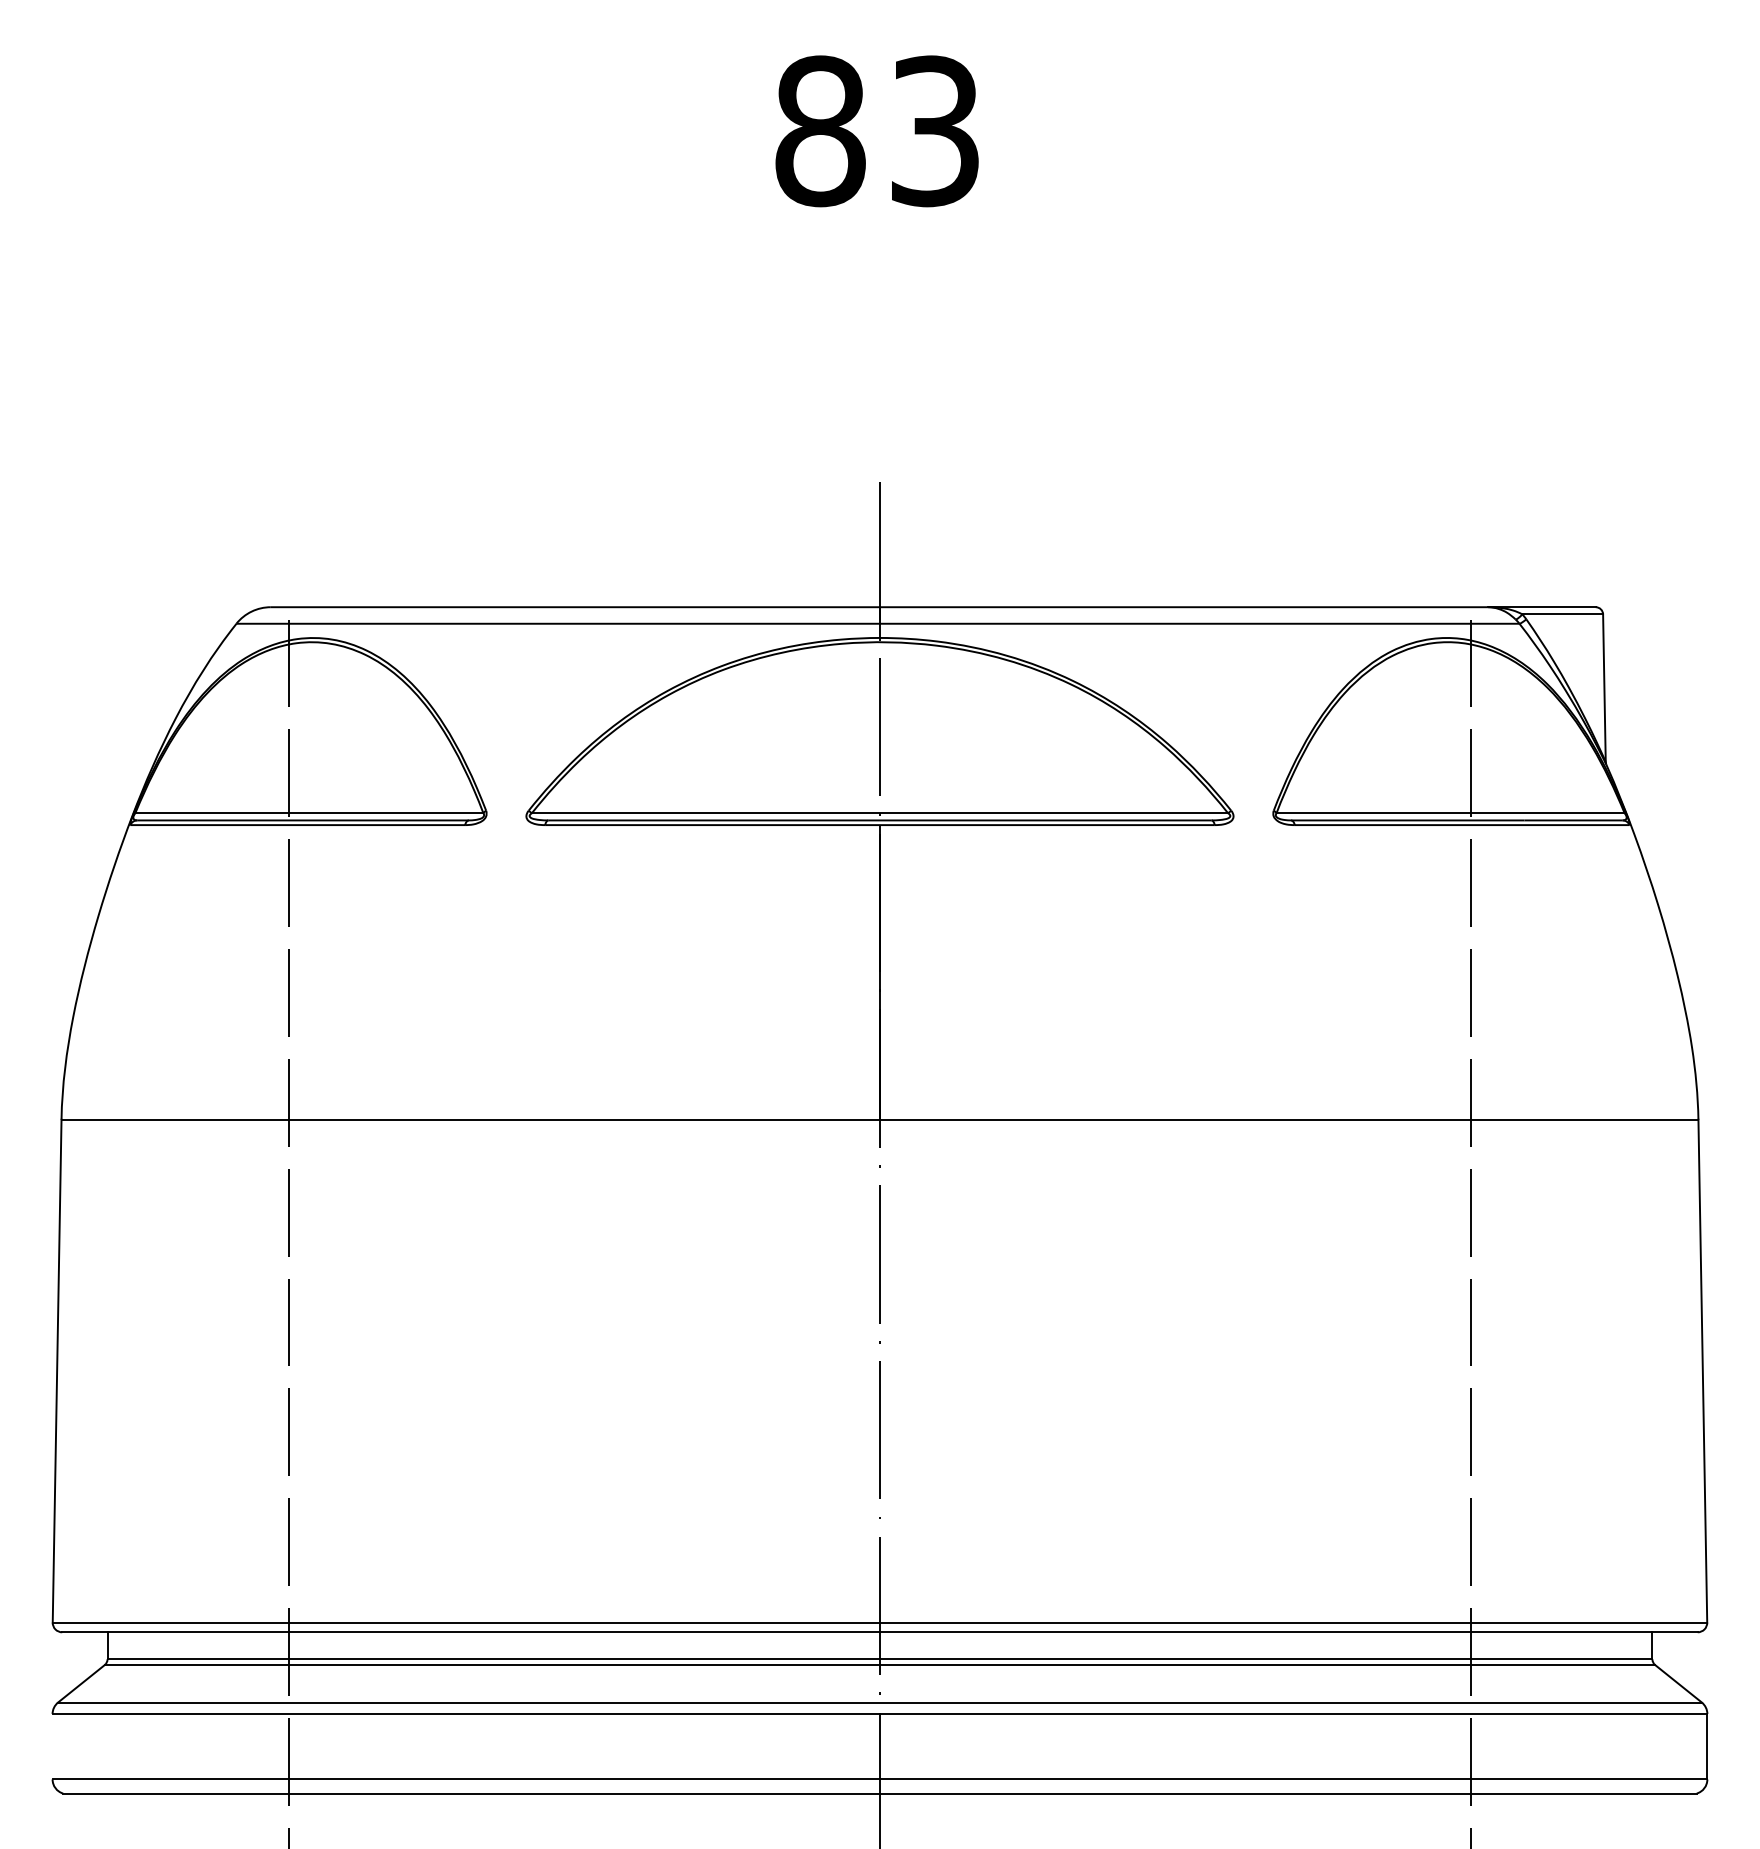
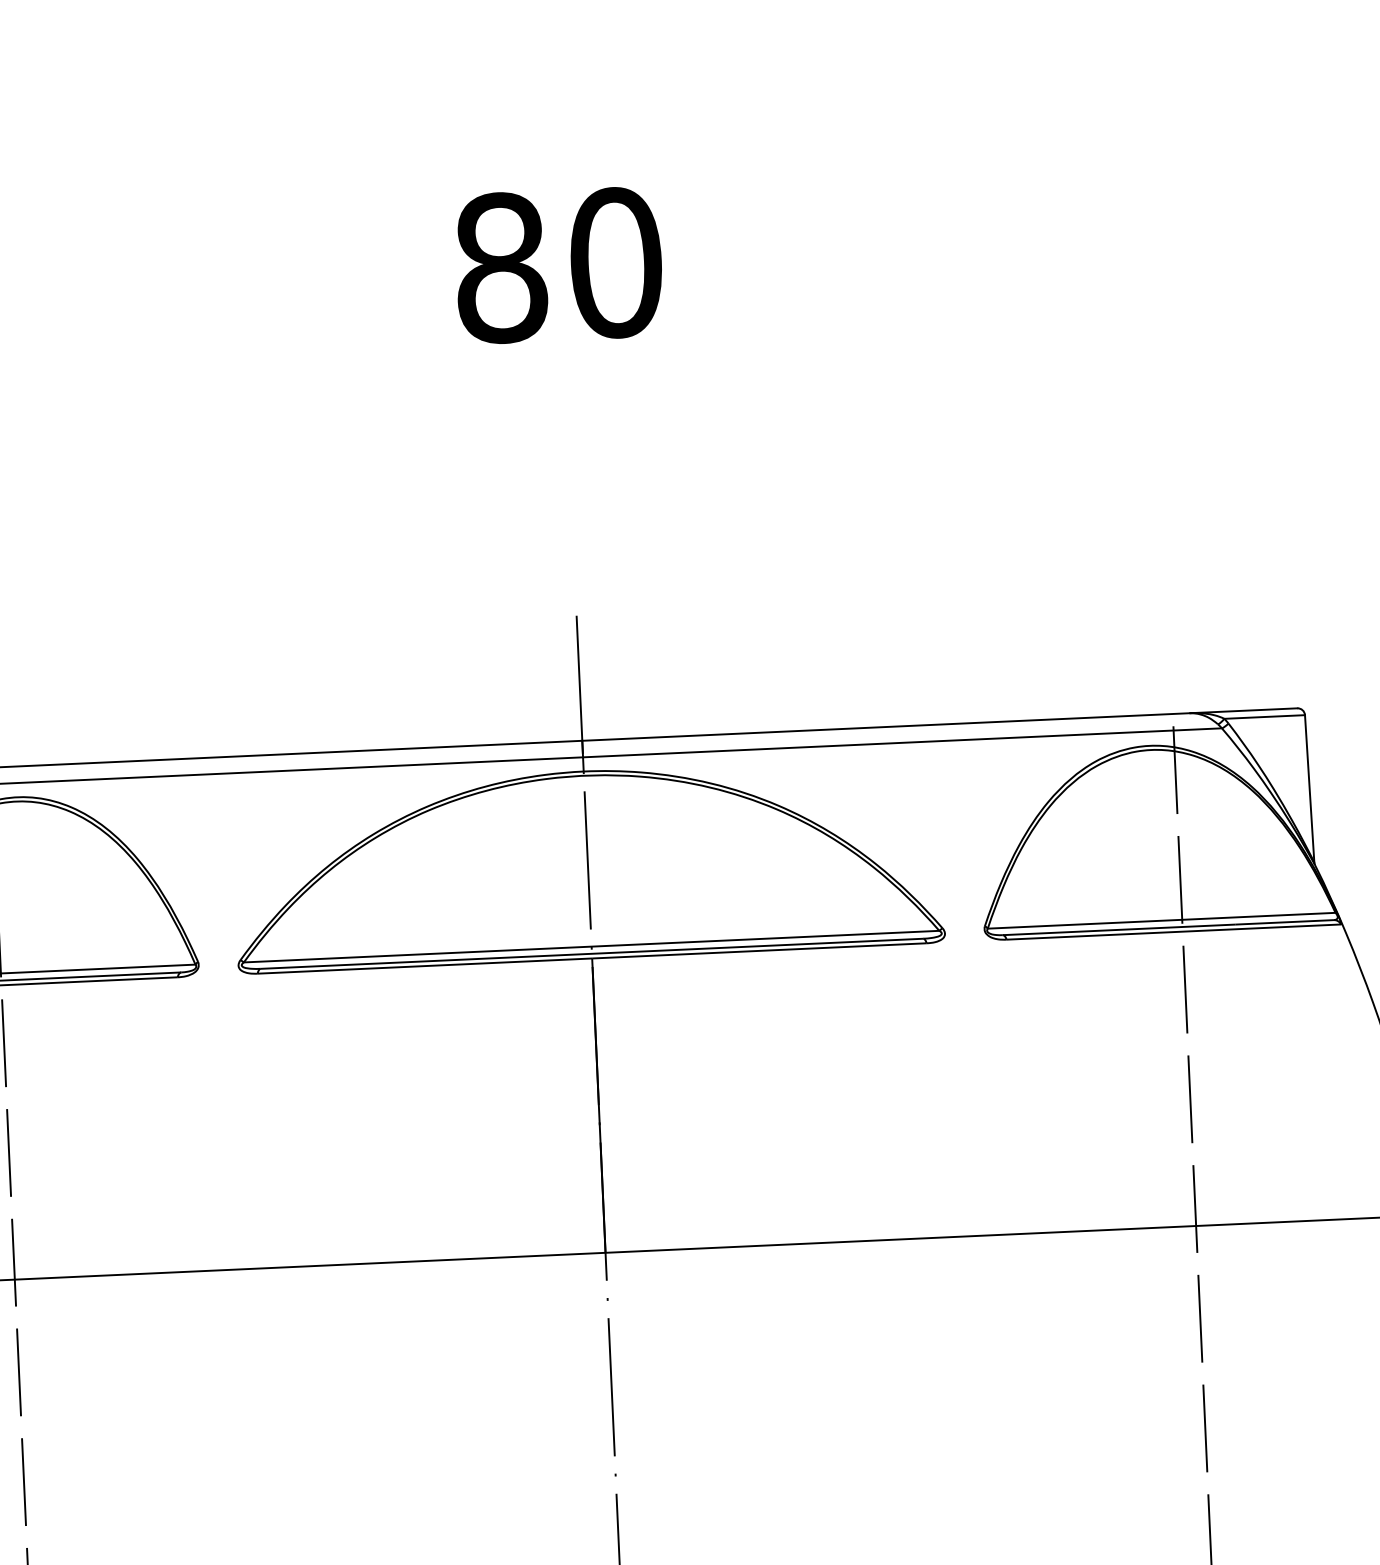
text: (935, 131) -> (616, 263), 83 -> 80

